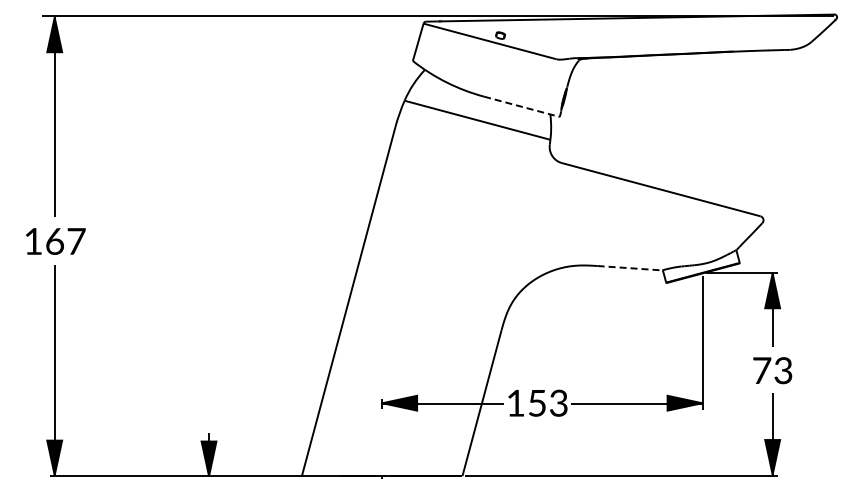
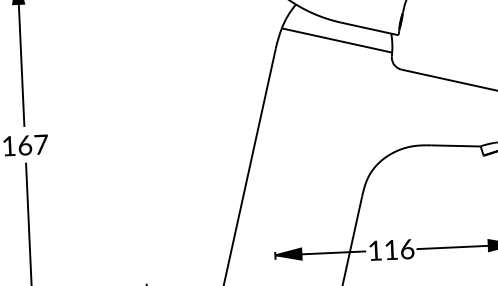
line: (522, 106) -> (370, 28), dashed -> solid
line: (630, 268) -> (456, 146), dashed -> solid
text: (548, 402) -> (399, 249), 153 -> 116

